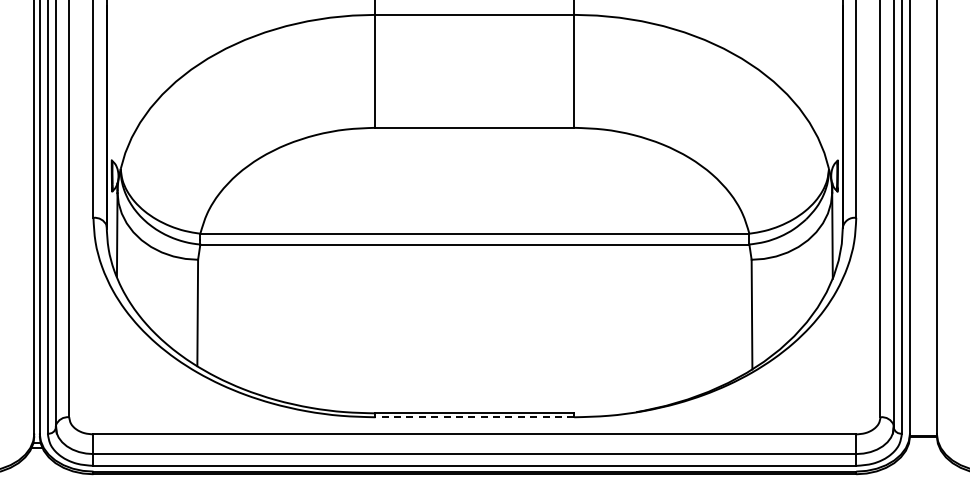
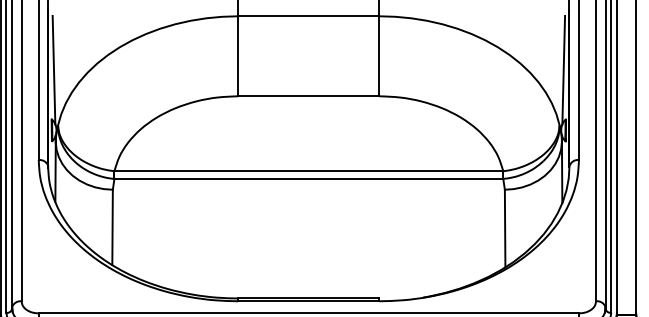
line: (114, 90) -> (53, 69), added
line: (834, 90) -> (563, 69), added
line: (474, 417) -> (308, 301), dashed -> solid

